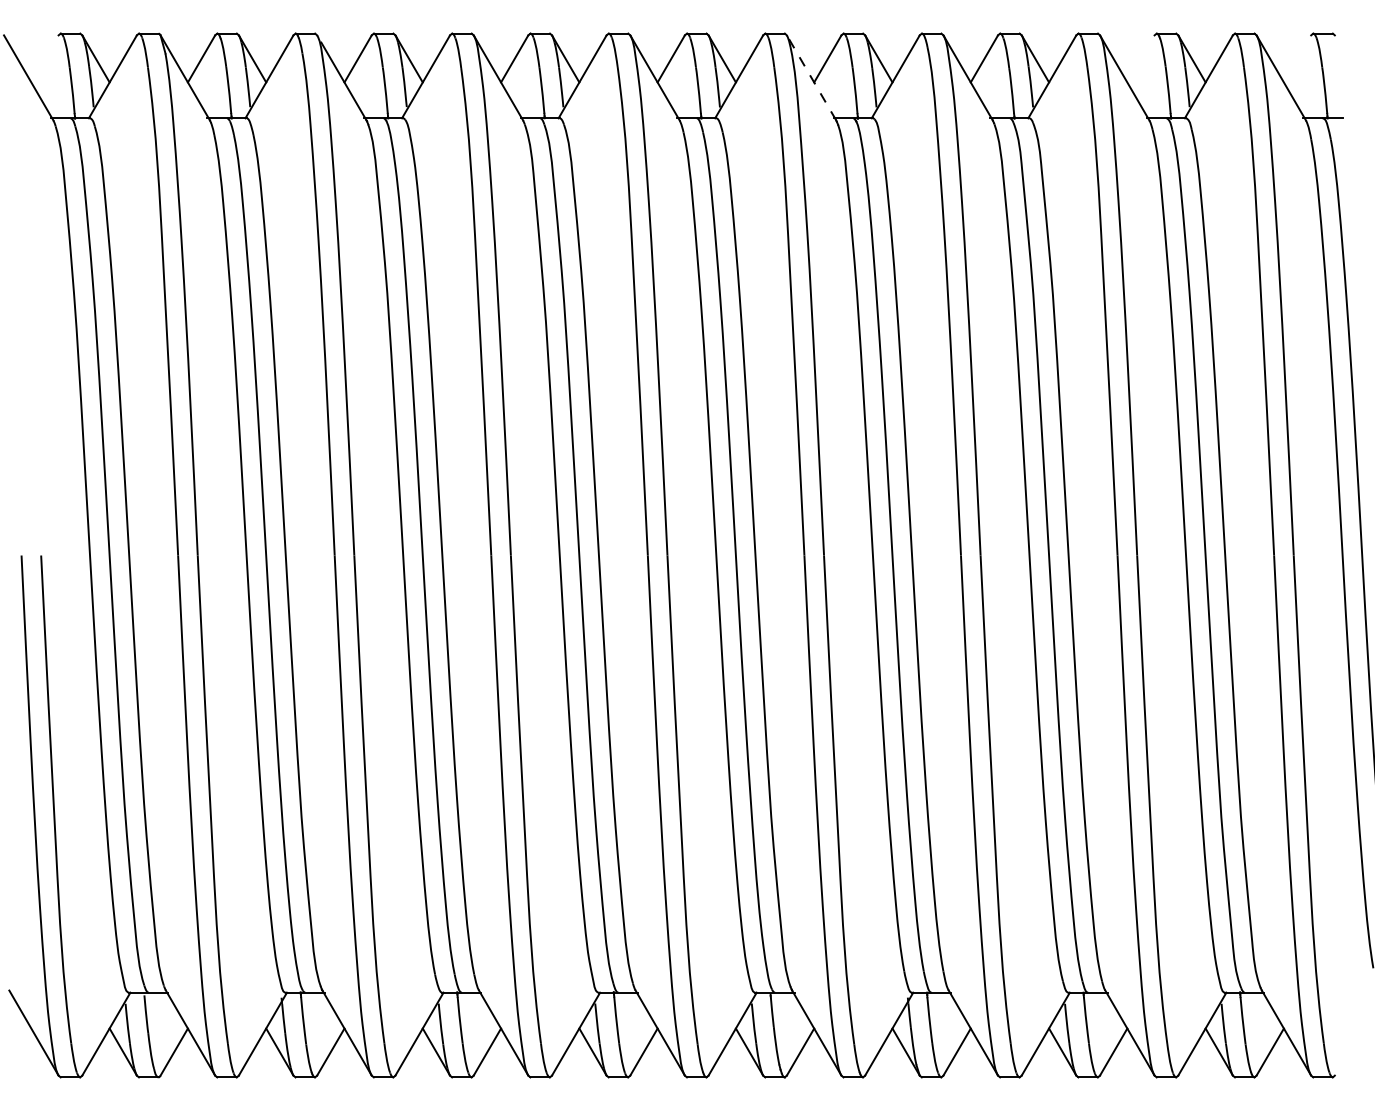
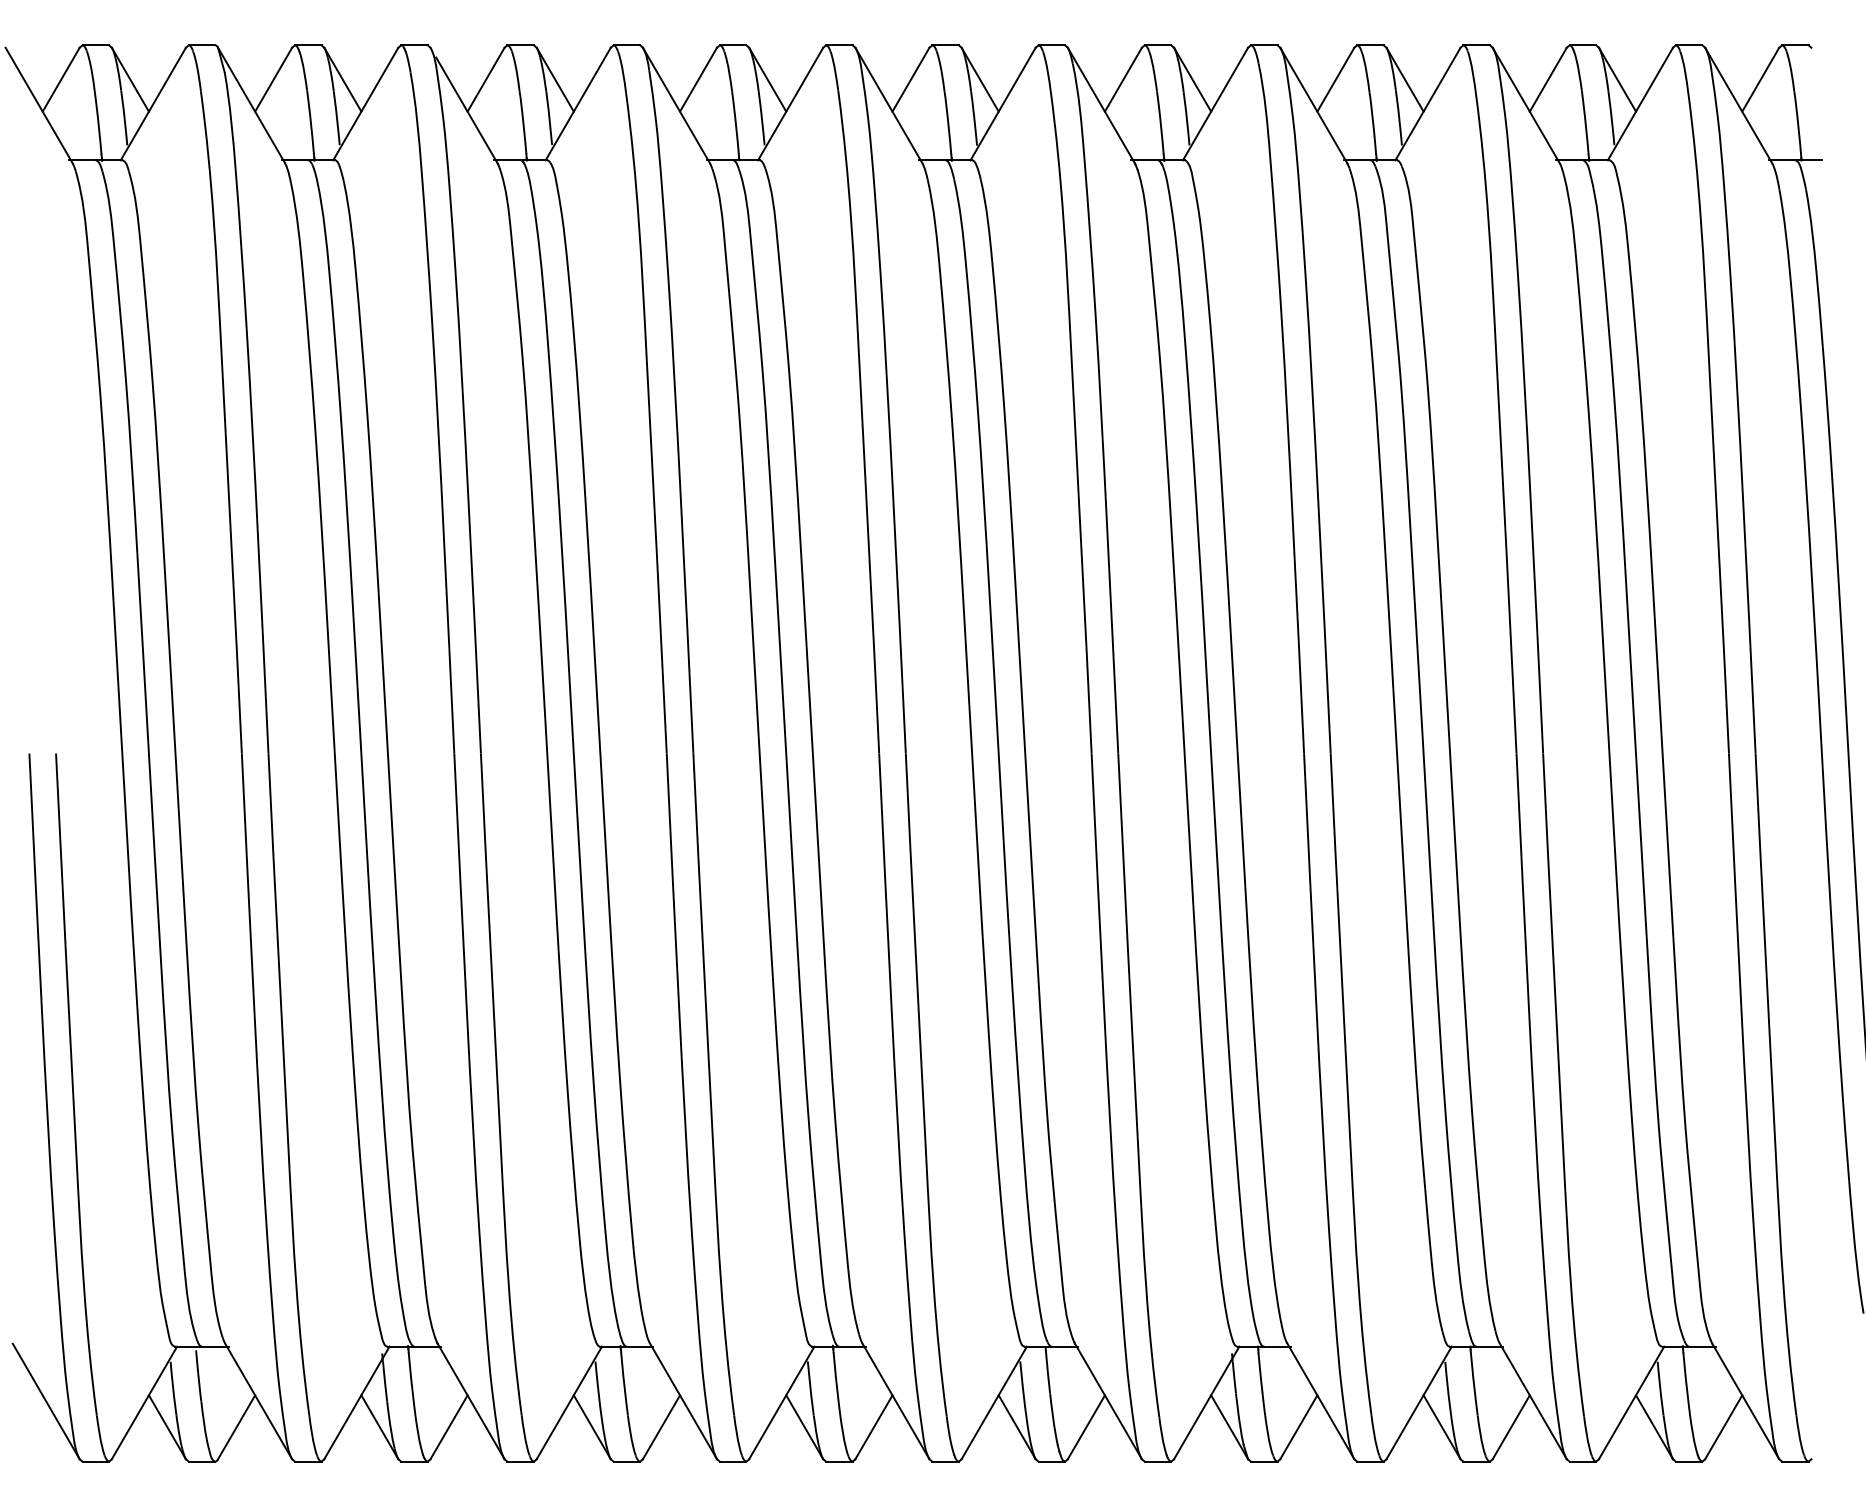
line: (44, 58) -> (60, 79), added
line: (1140, 58) -> (1547, 79), added
line: (1297, 58) -> (1760, 79), added
line: (811, 77) -> (1101, 105), dashed -> solid

